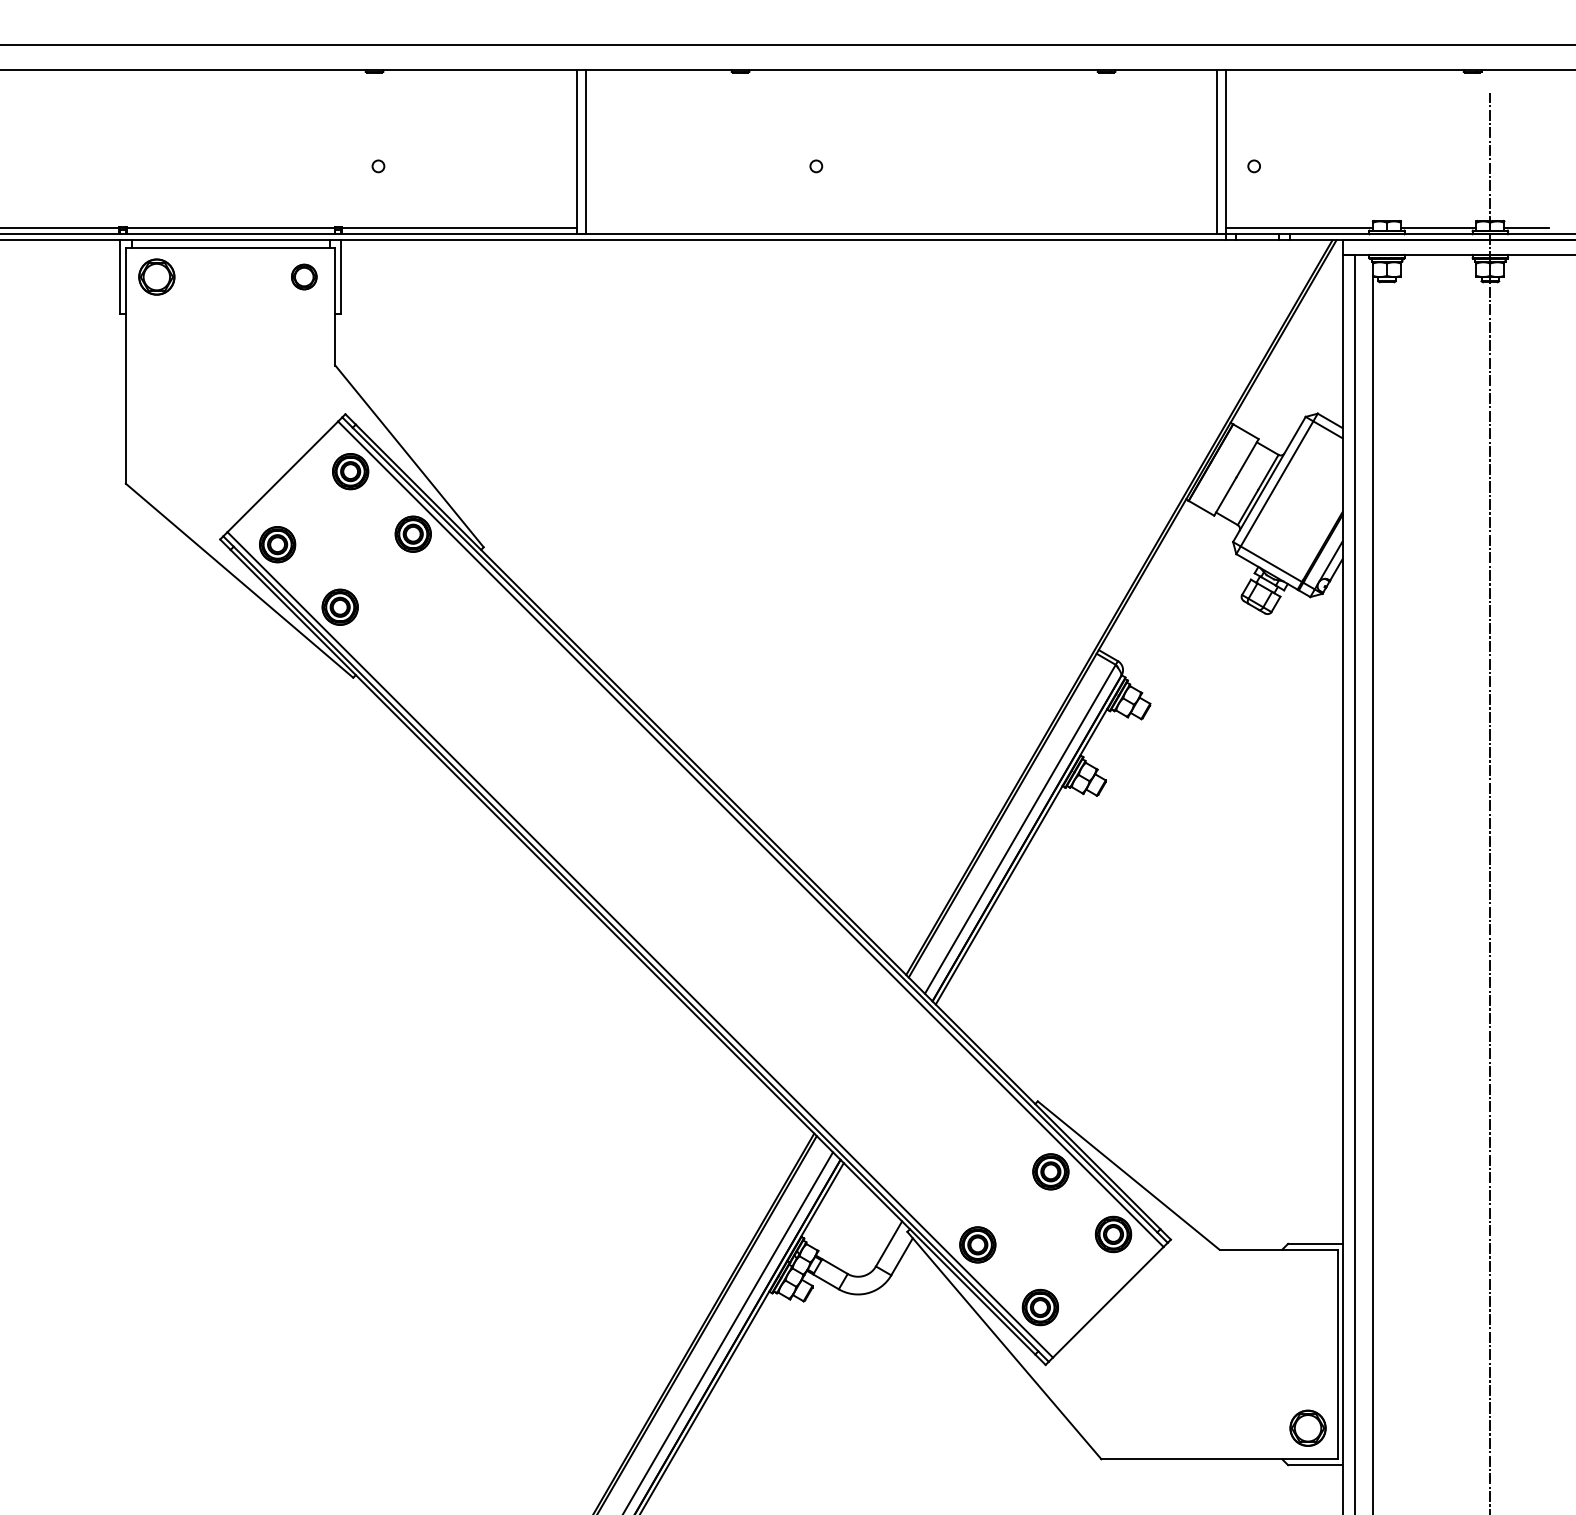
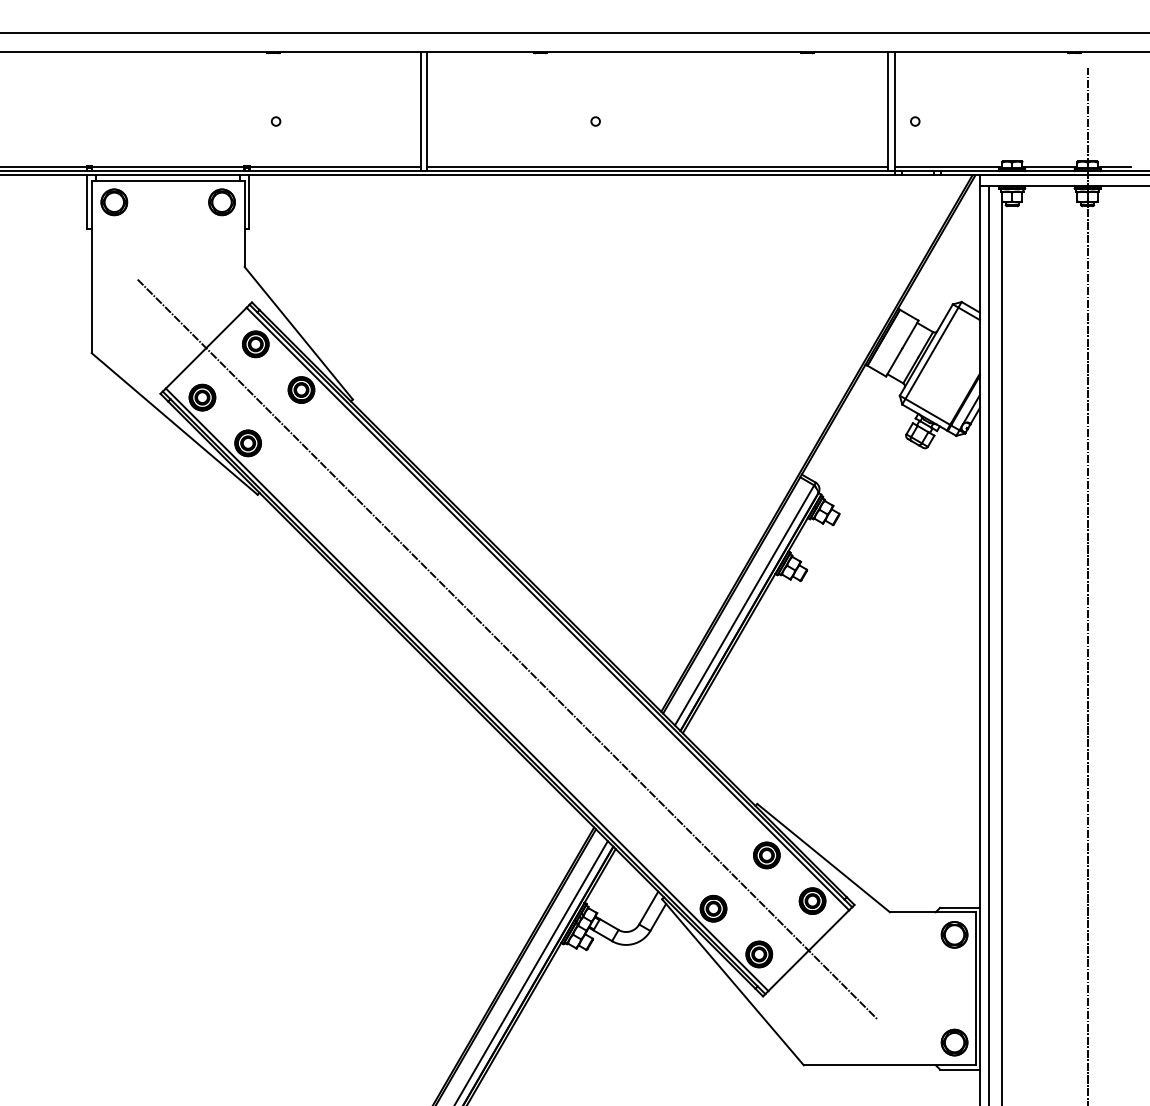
line: (901, 228) -> (657, 166), added
part: (303, 276) -> (221, 201), size x1.43
line: (695, 889) -> (507, 649), added
part: (1307, 1280) -> (954, 934), added

